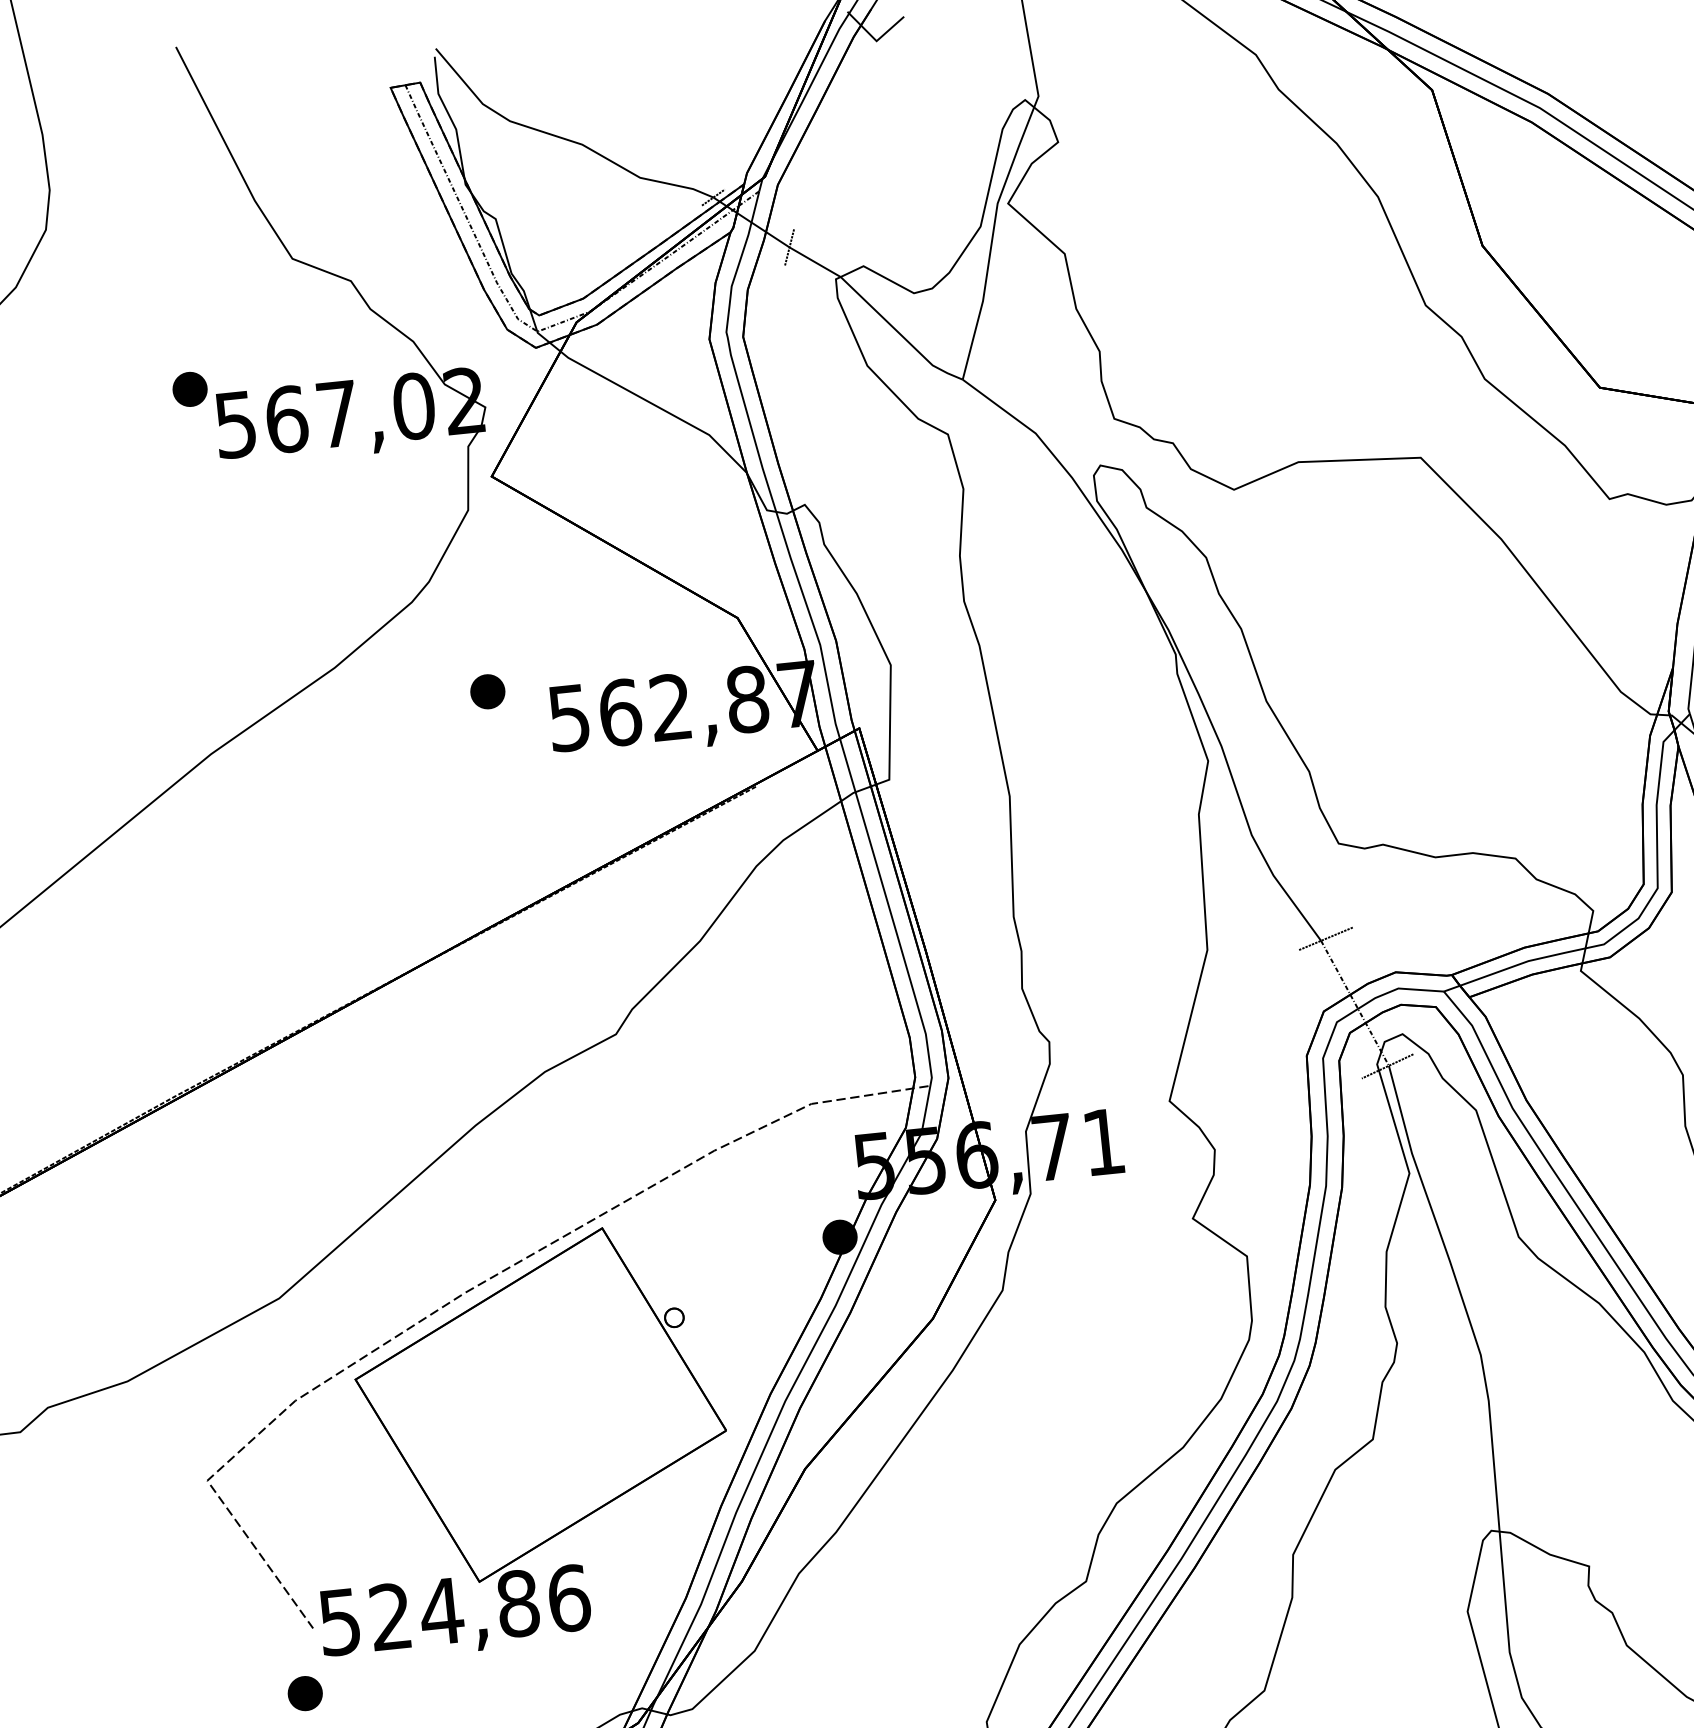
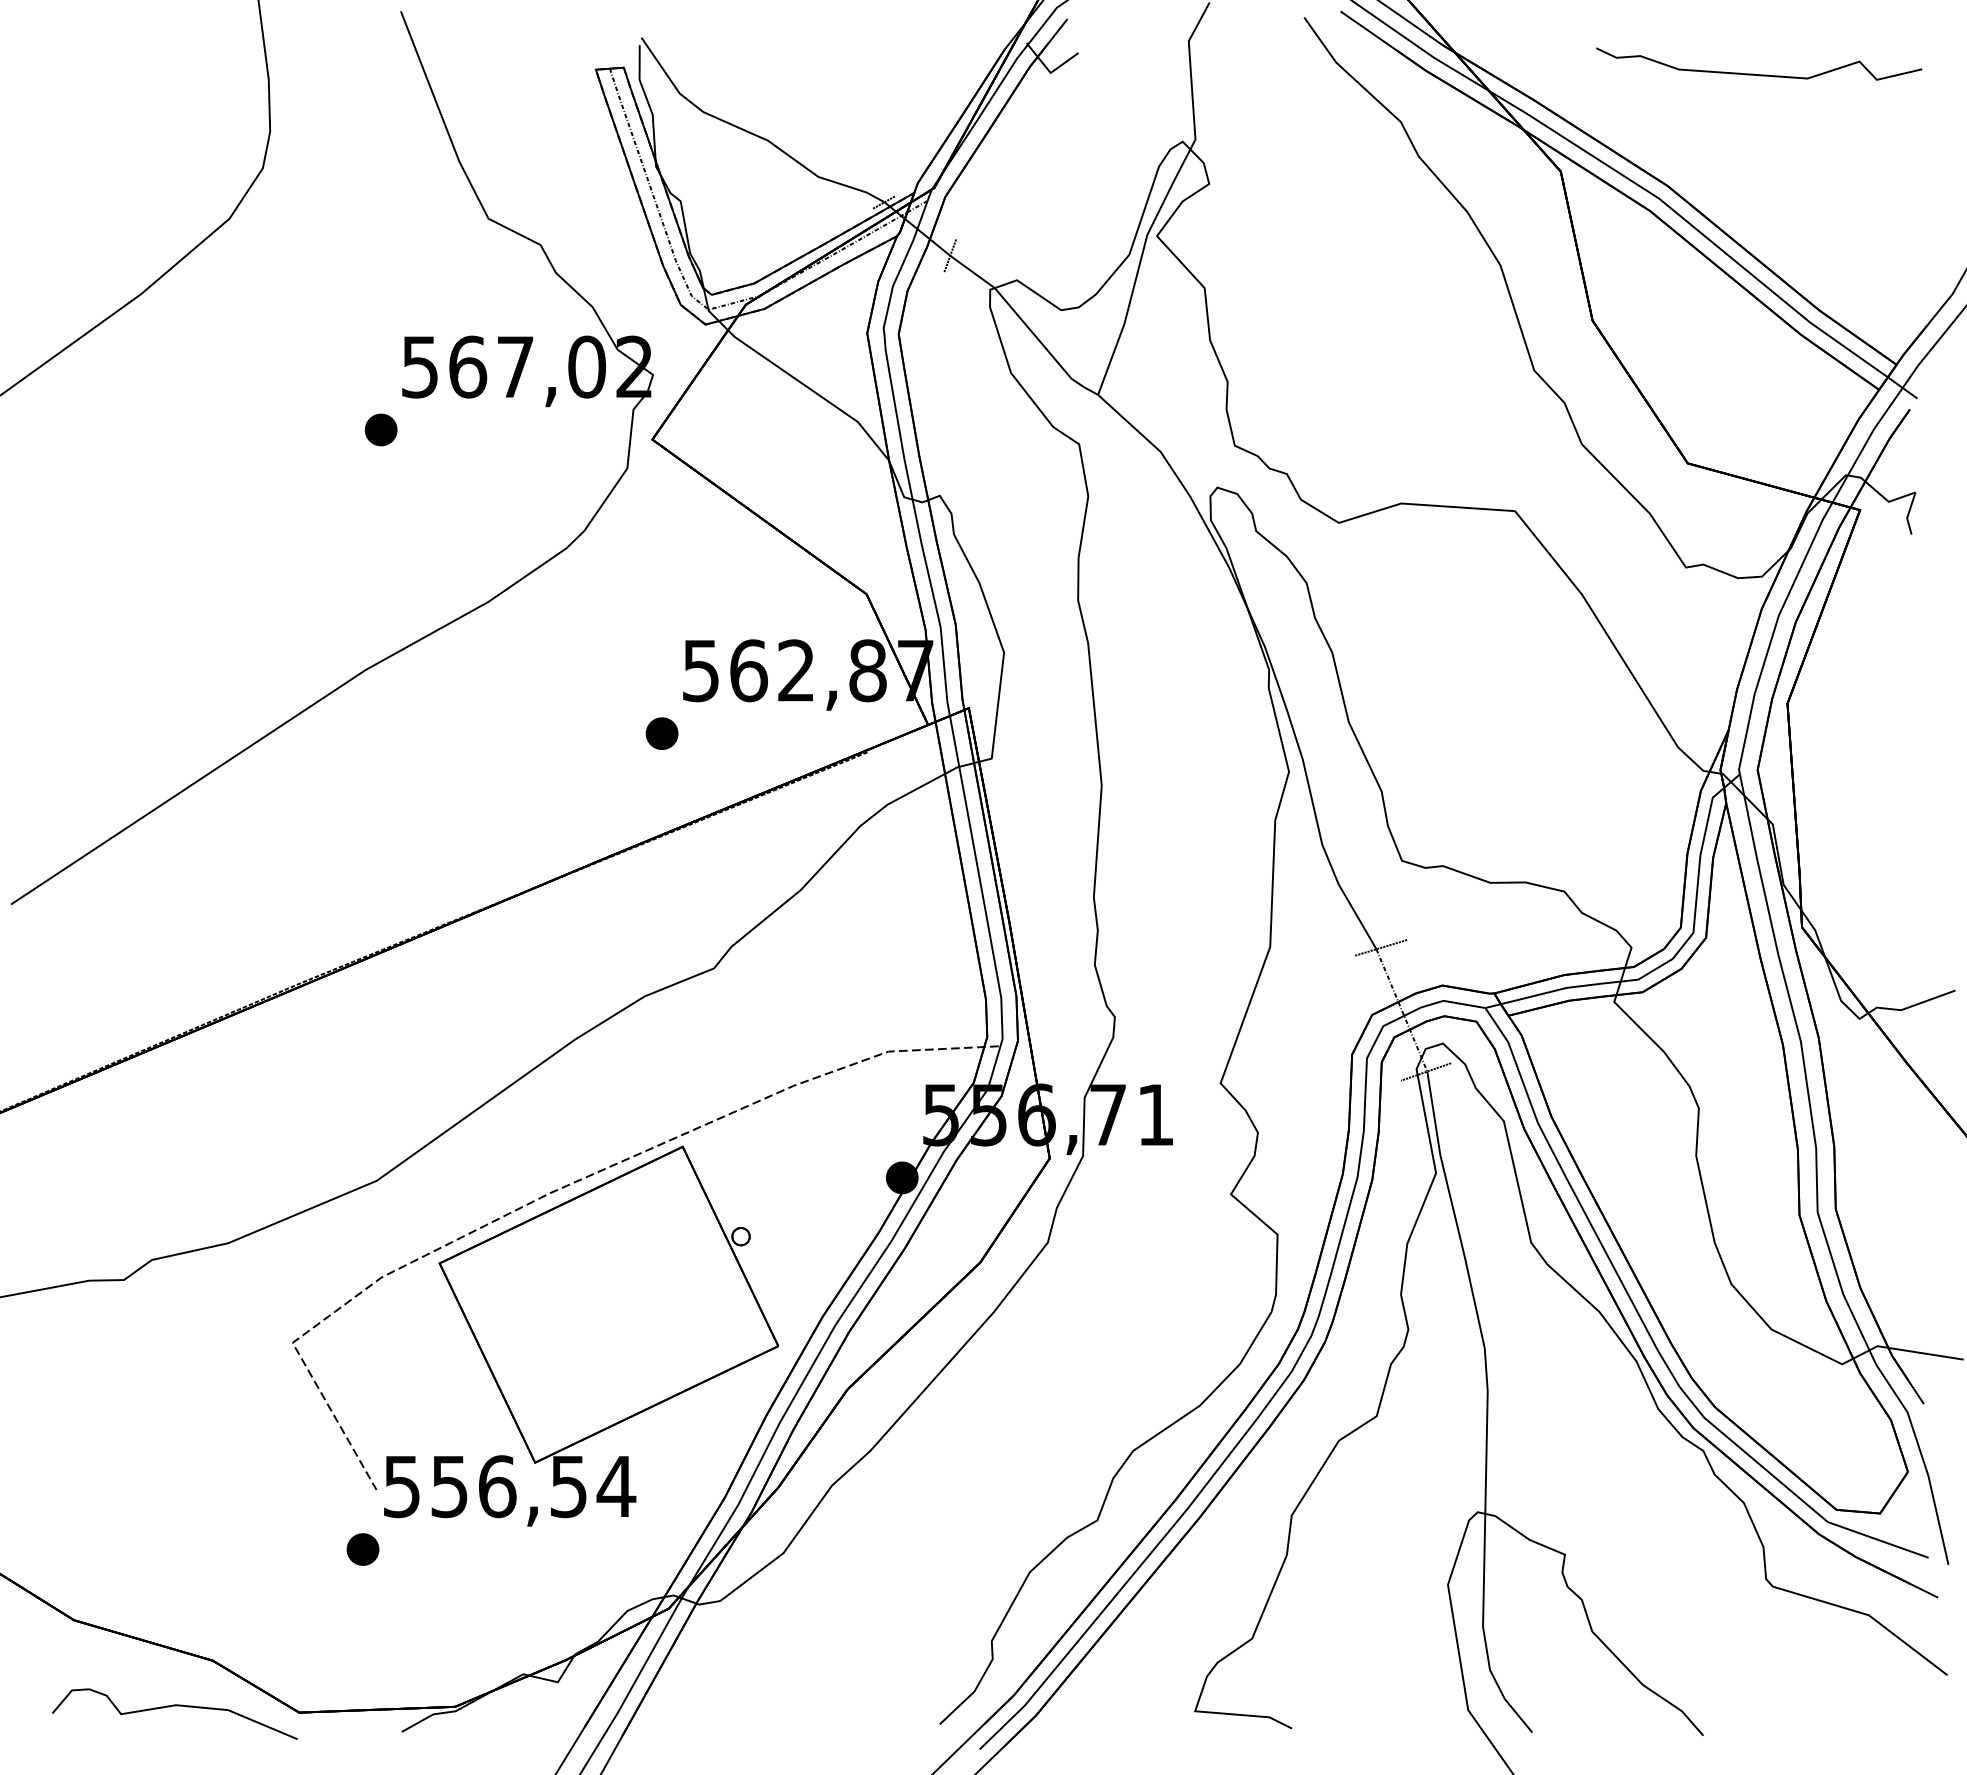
part: (189, 388) -> (380, 429), moved
part: (487, 691) -> (661, 733), moved
text: (480, 1607) -> (533, 1486), 524,86 -> 556,54

